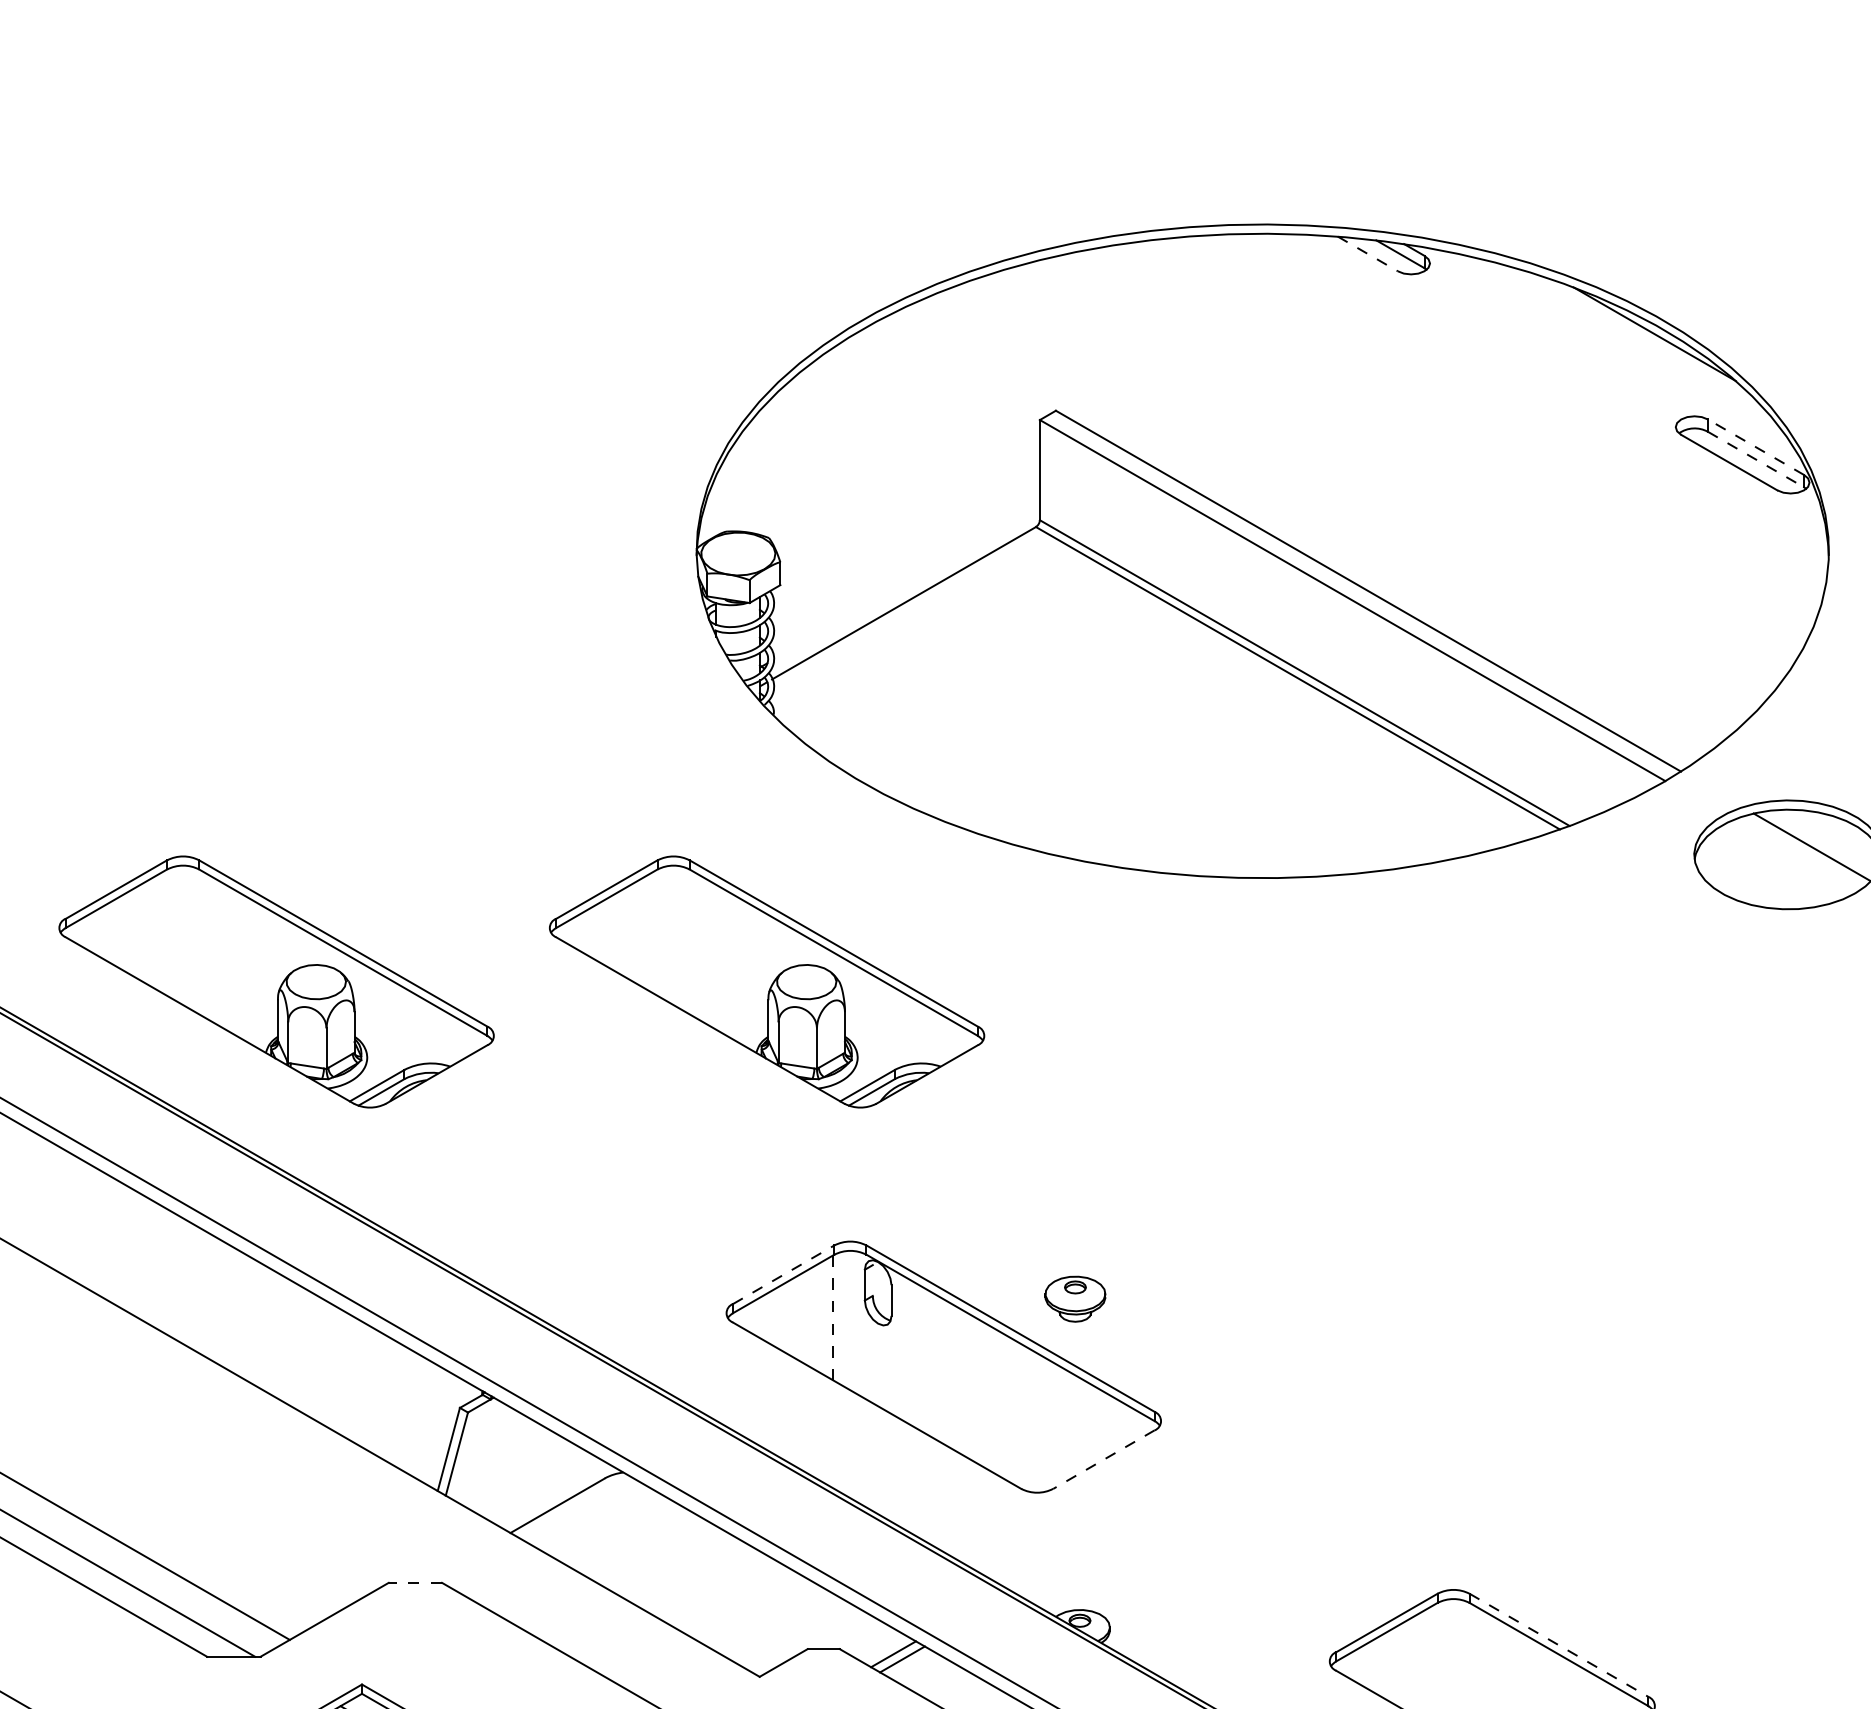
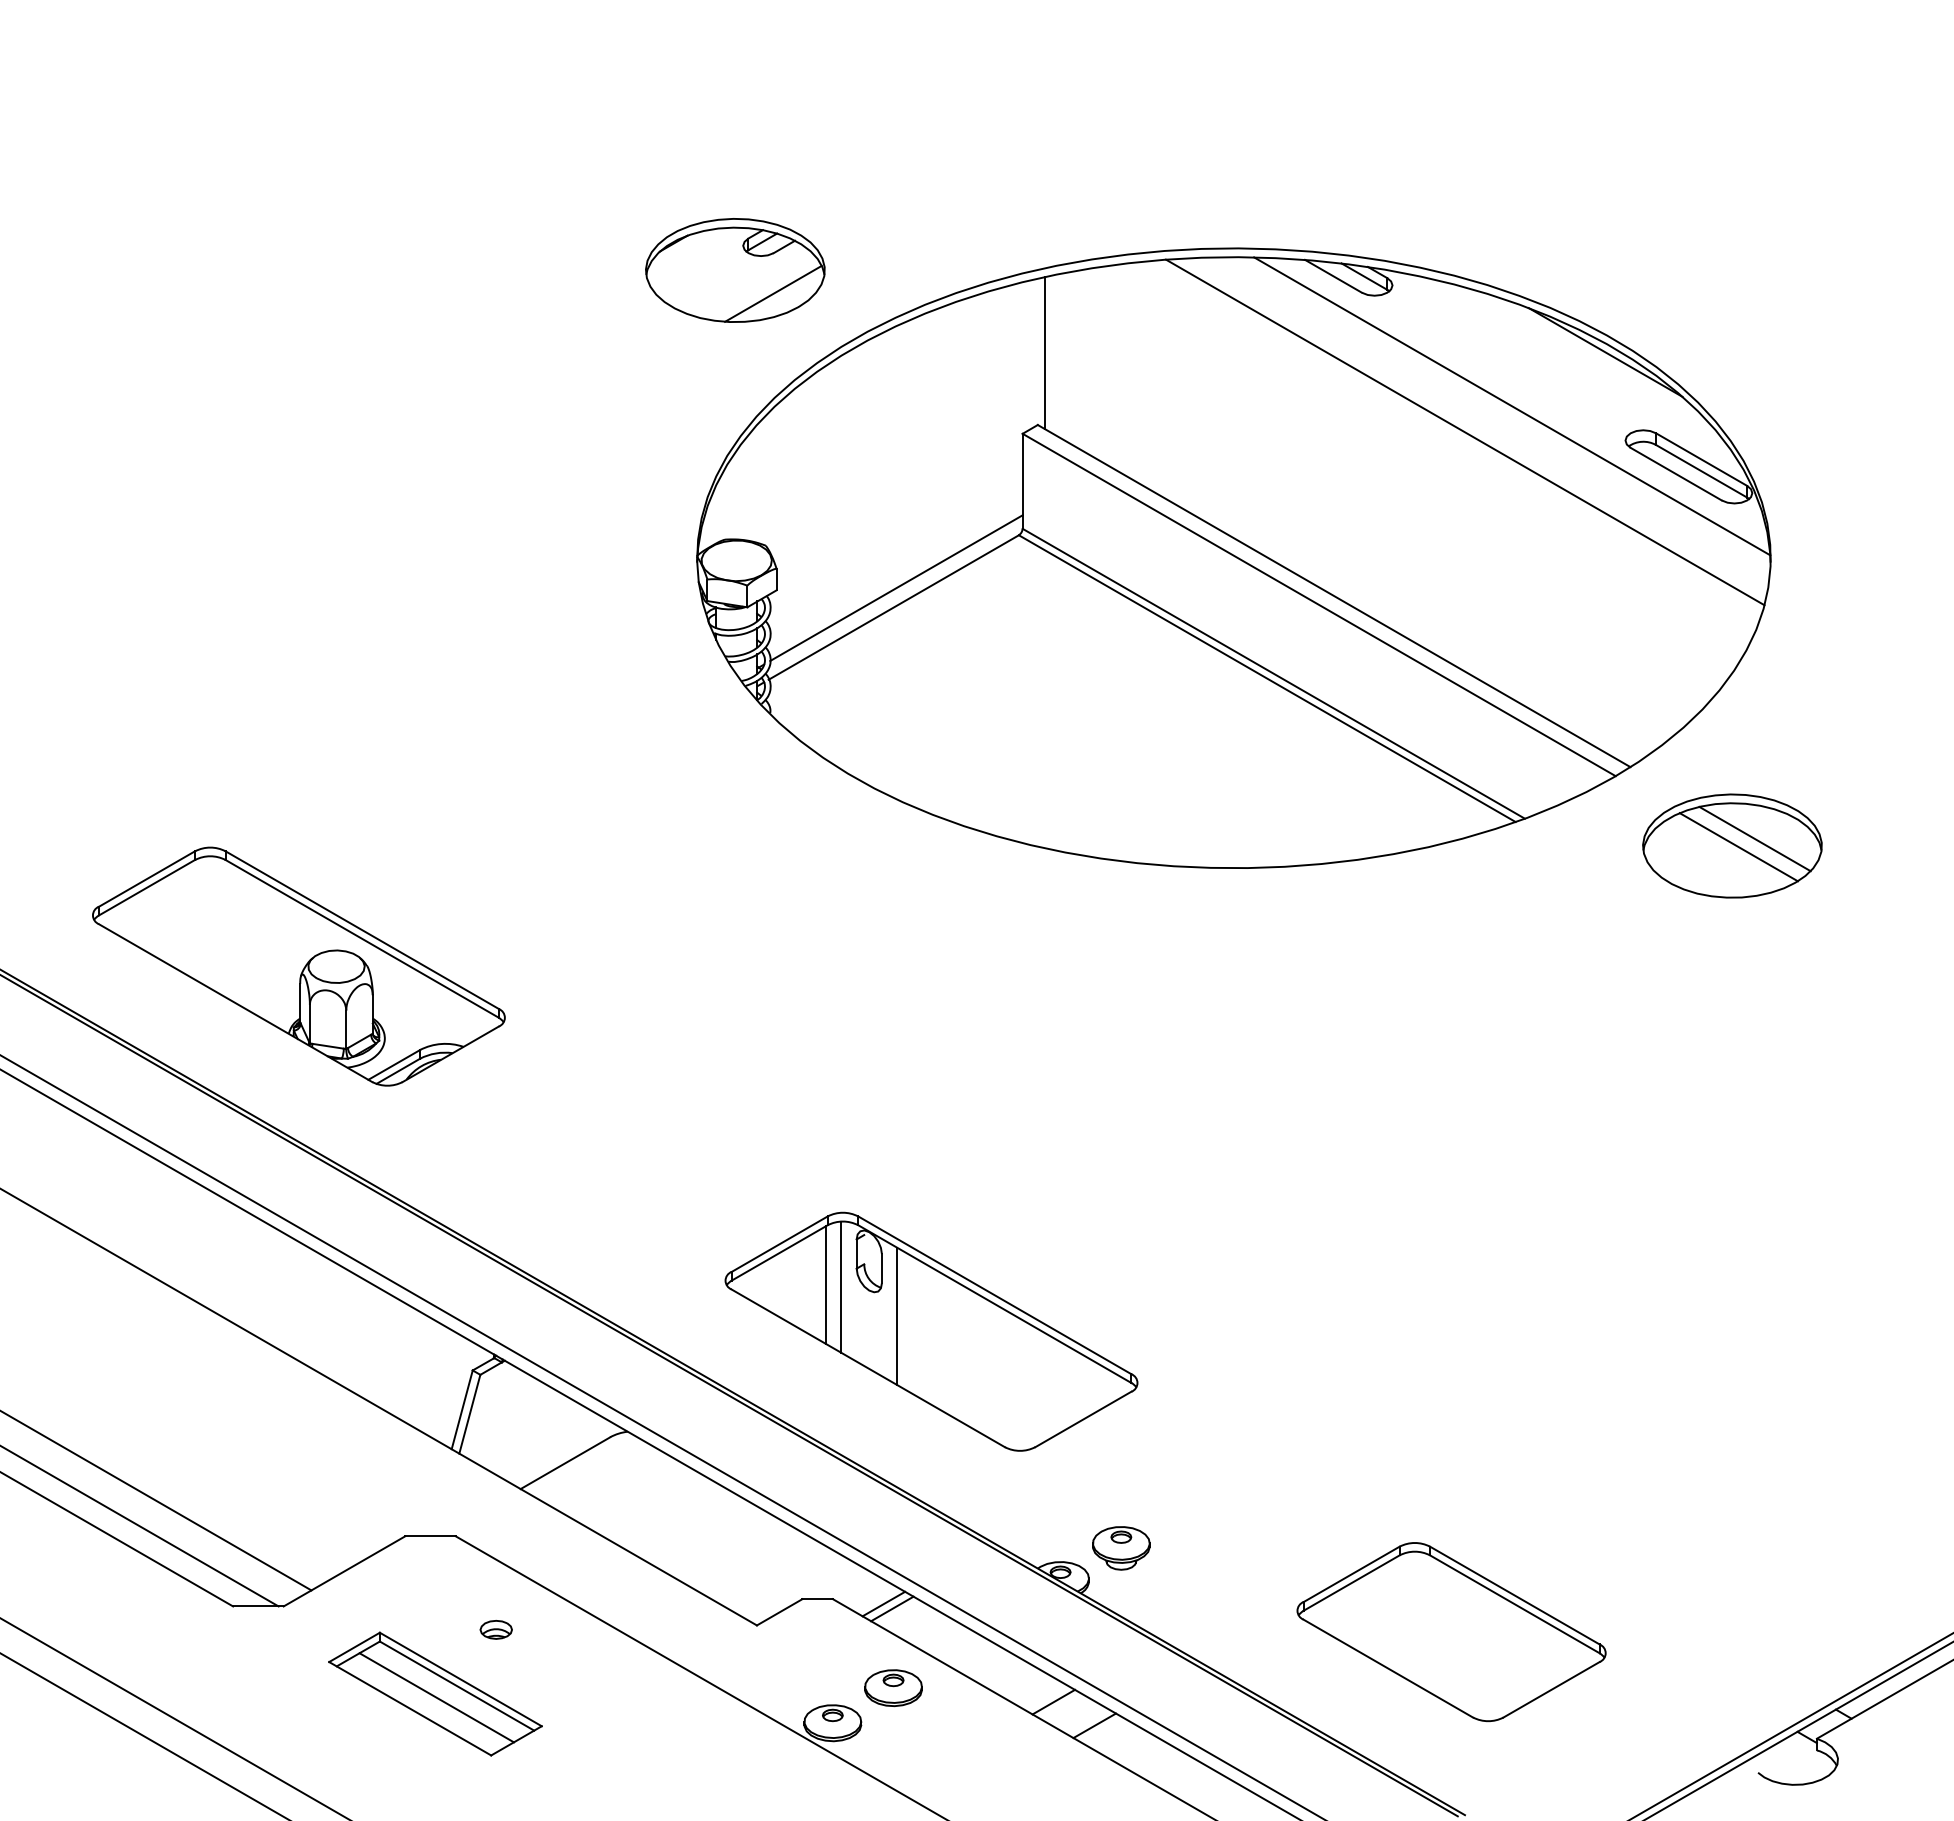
part: (737, 247) -> (735, 270), added
line: (1367, 254) -> (1333, 276), dashed -> solid
line: (1064, 334) -> (1045, 352), added
line: (1556, 391) -> (1512, 406), added
line: (1506, 418) -> (1465, 432), added
line: (1755, 447) -> (1701, 459), dashed -> solid
line: (1755, 459) -> (1701, 471), dashed -> solid
line: (906, 582) -> (896, 587), added
line: (1794, 856) -> (1738, 847), added
part: (766, 981) -> (763, 966), removed
line: (783, 1275) -> (779, 1244), dashed -> solid
part: (1075, 1299) -> (1121, 1548), moved
line: (833, 1318) -> (826, 1285), dashed -> solid
line: (848, 1319) -> (841, 1286), added
line: (907, 1351) -> (897, 1316), added
line: (1103, 1459) -> (1082, 1419), dashed -> solid
line: (415, 1583) -> (430, 1536), dashed -> solid
line: (1558, 1645) -> (1514, 1595), dashed -> solid
part: (483, 1681) -> (495, 1629), added

